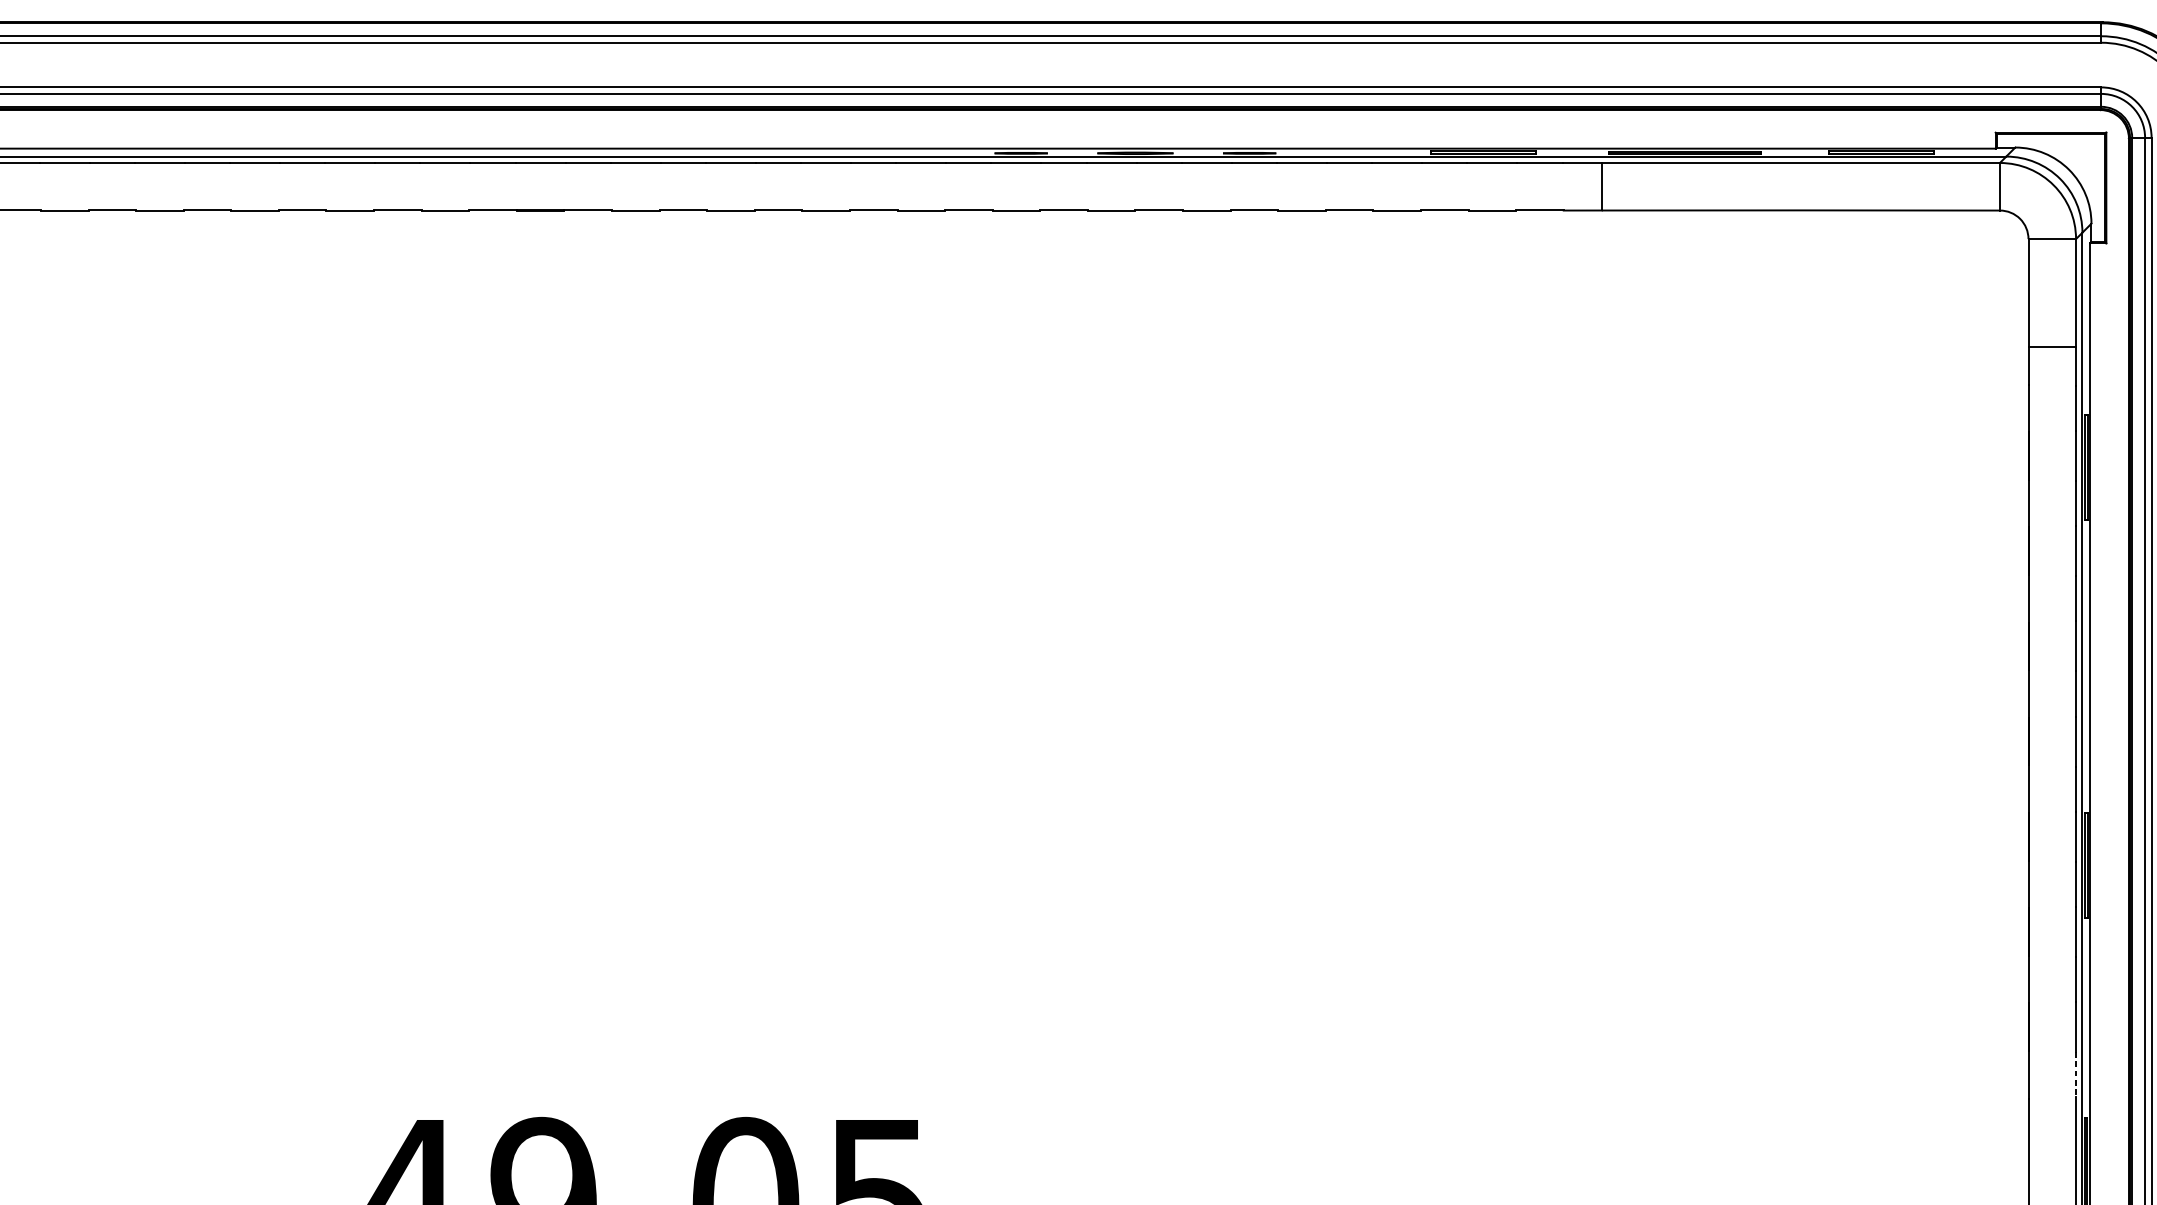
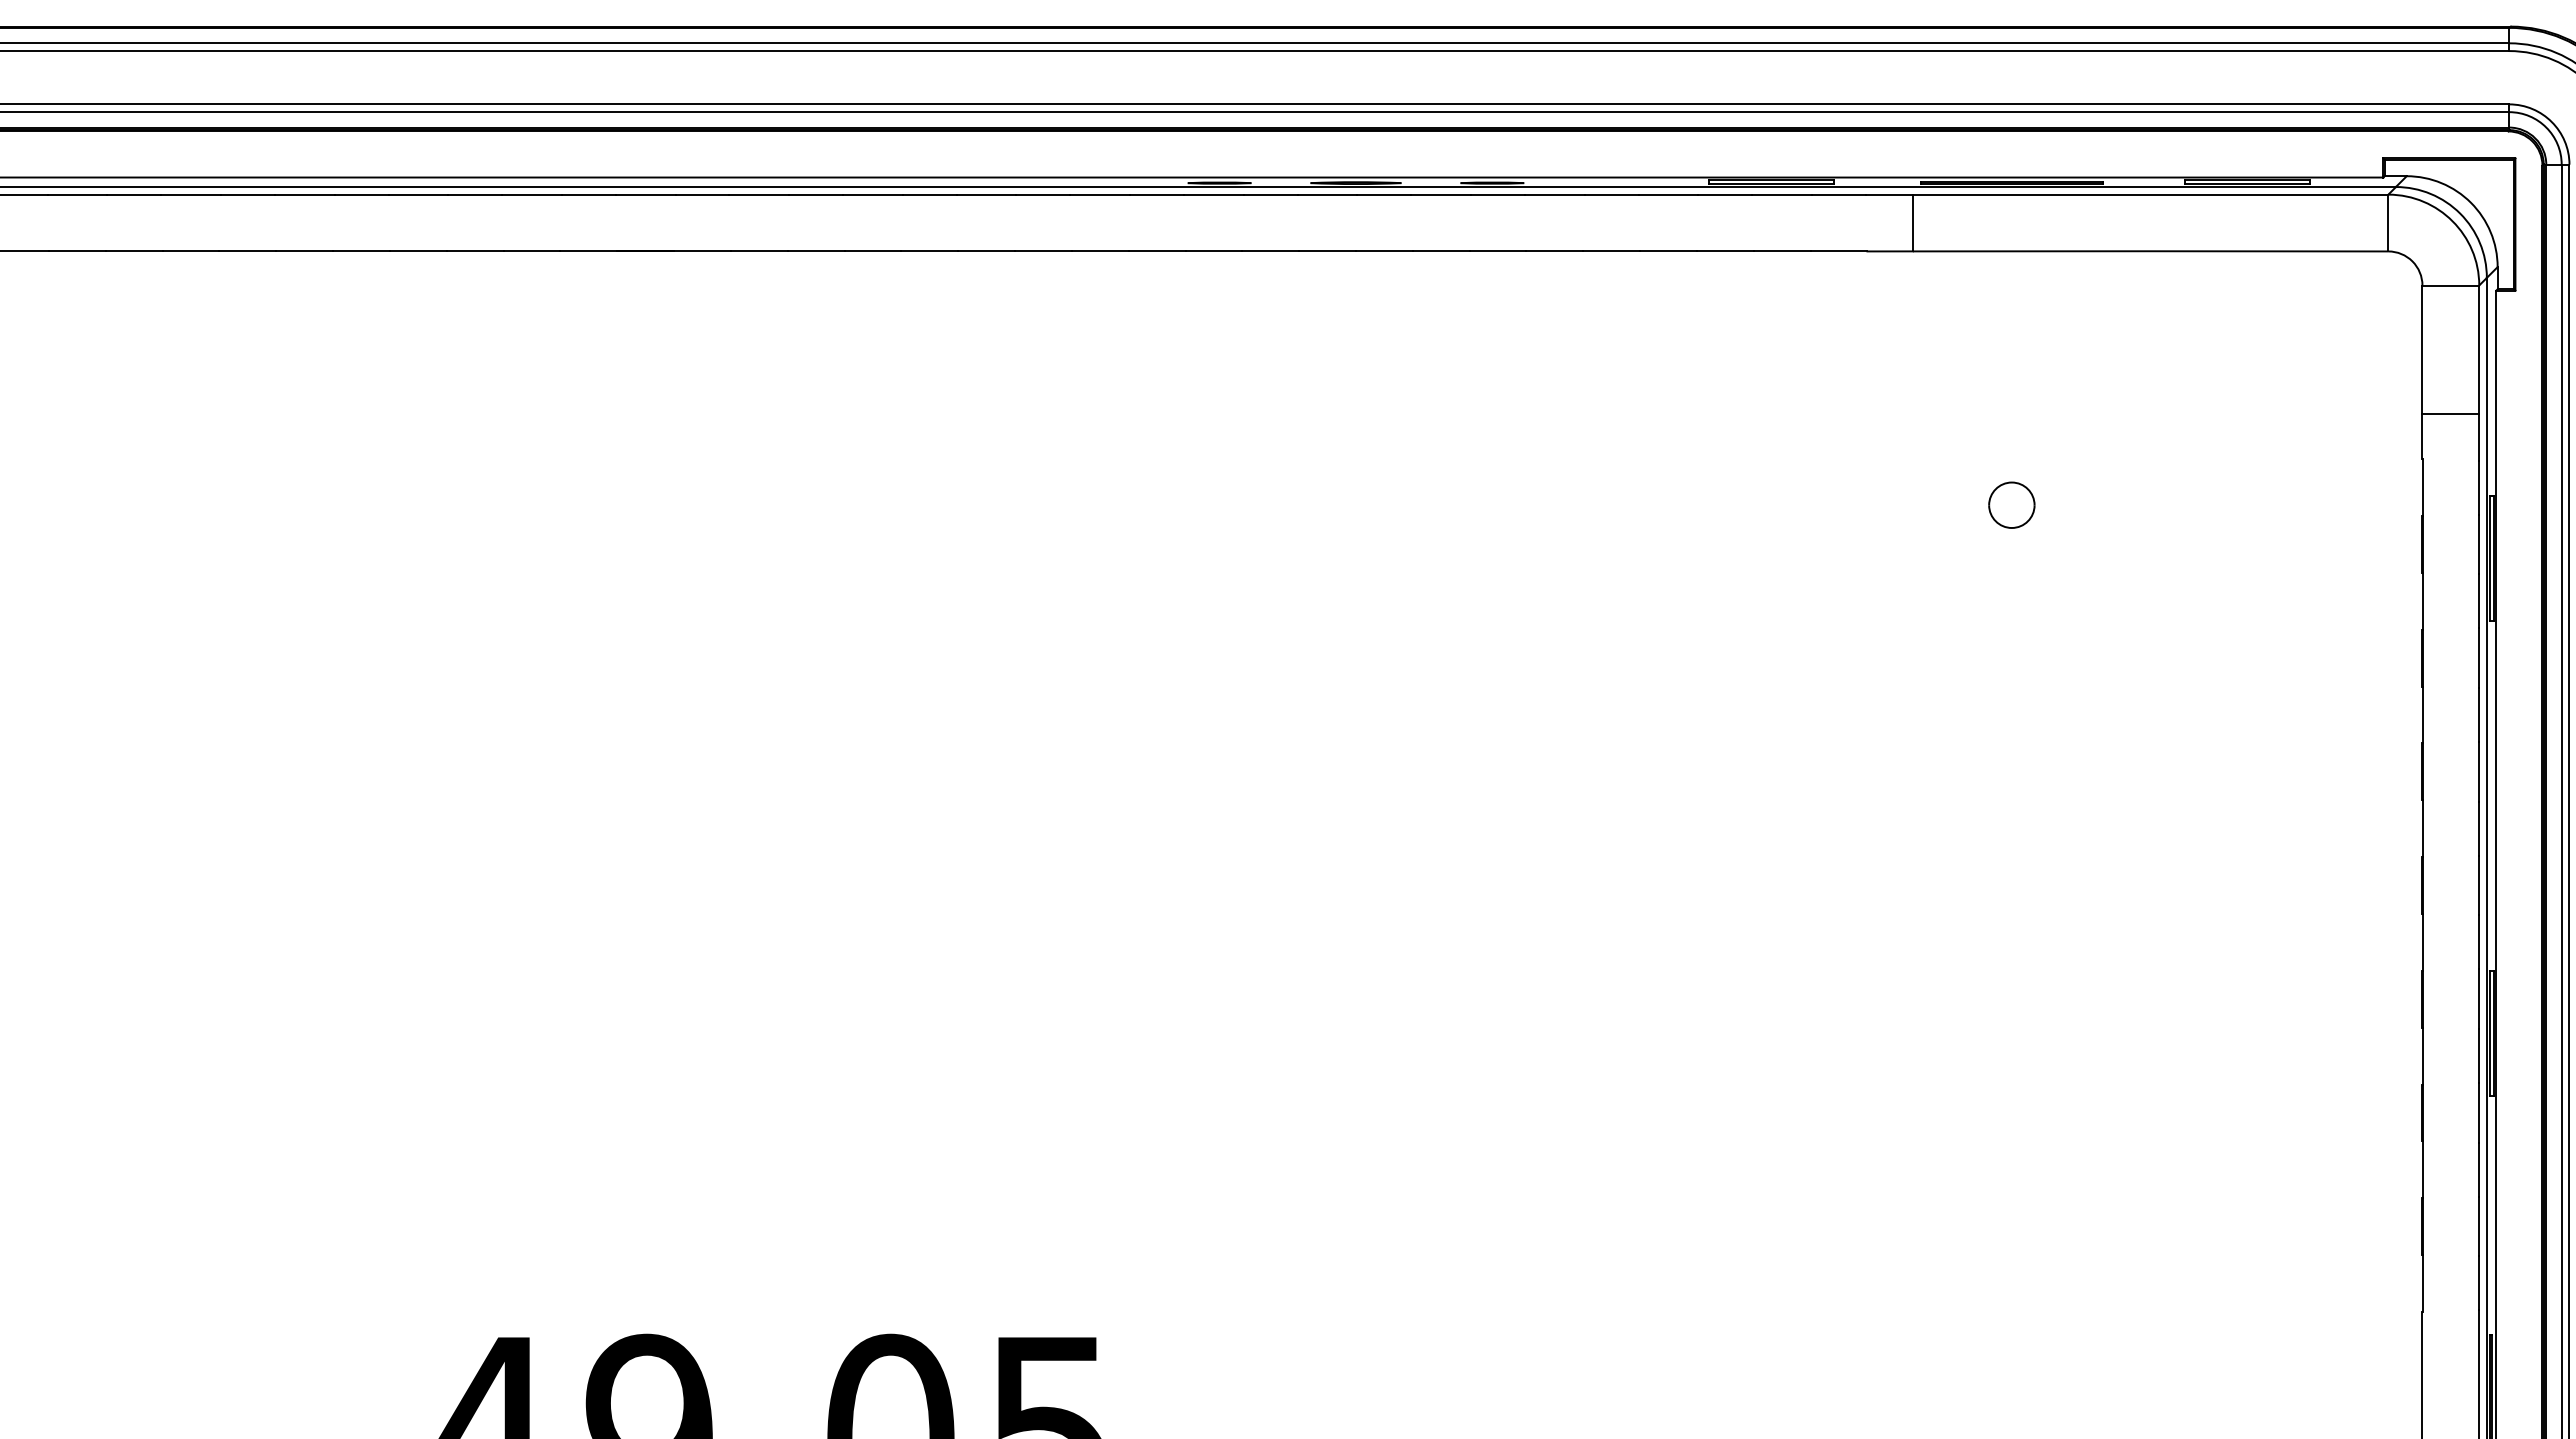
part: (1684, 422) -> (2011, 504), added
line: (2076, 1074) -> (2479, 1283), dashed -> solid

